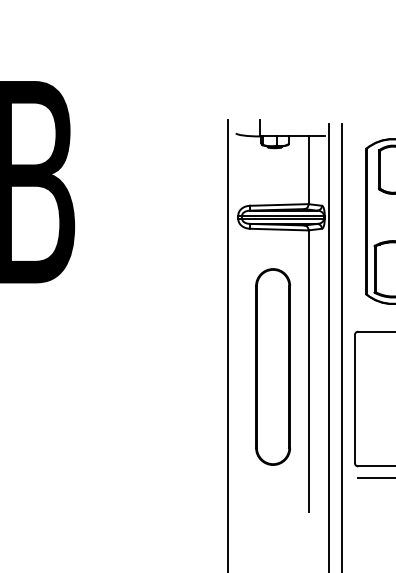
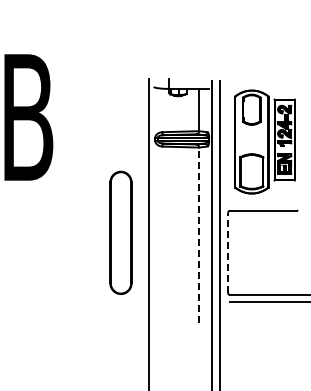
part: (272, 366) -> (120, 232), moved
line: (309, 371) -> (199, 235), solid -> dashed
line: (355, 398) -> (228, 252), solid -> dashed

